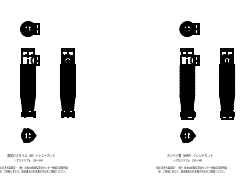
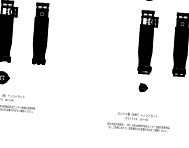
part: (187, 135) -> (142, 87), size x0.6
text: (191, 163) -> (138, 122), moved

